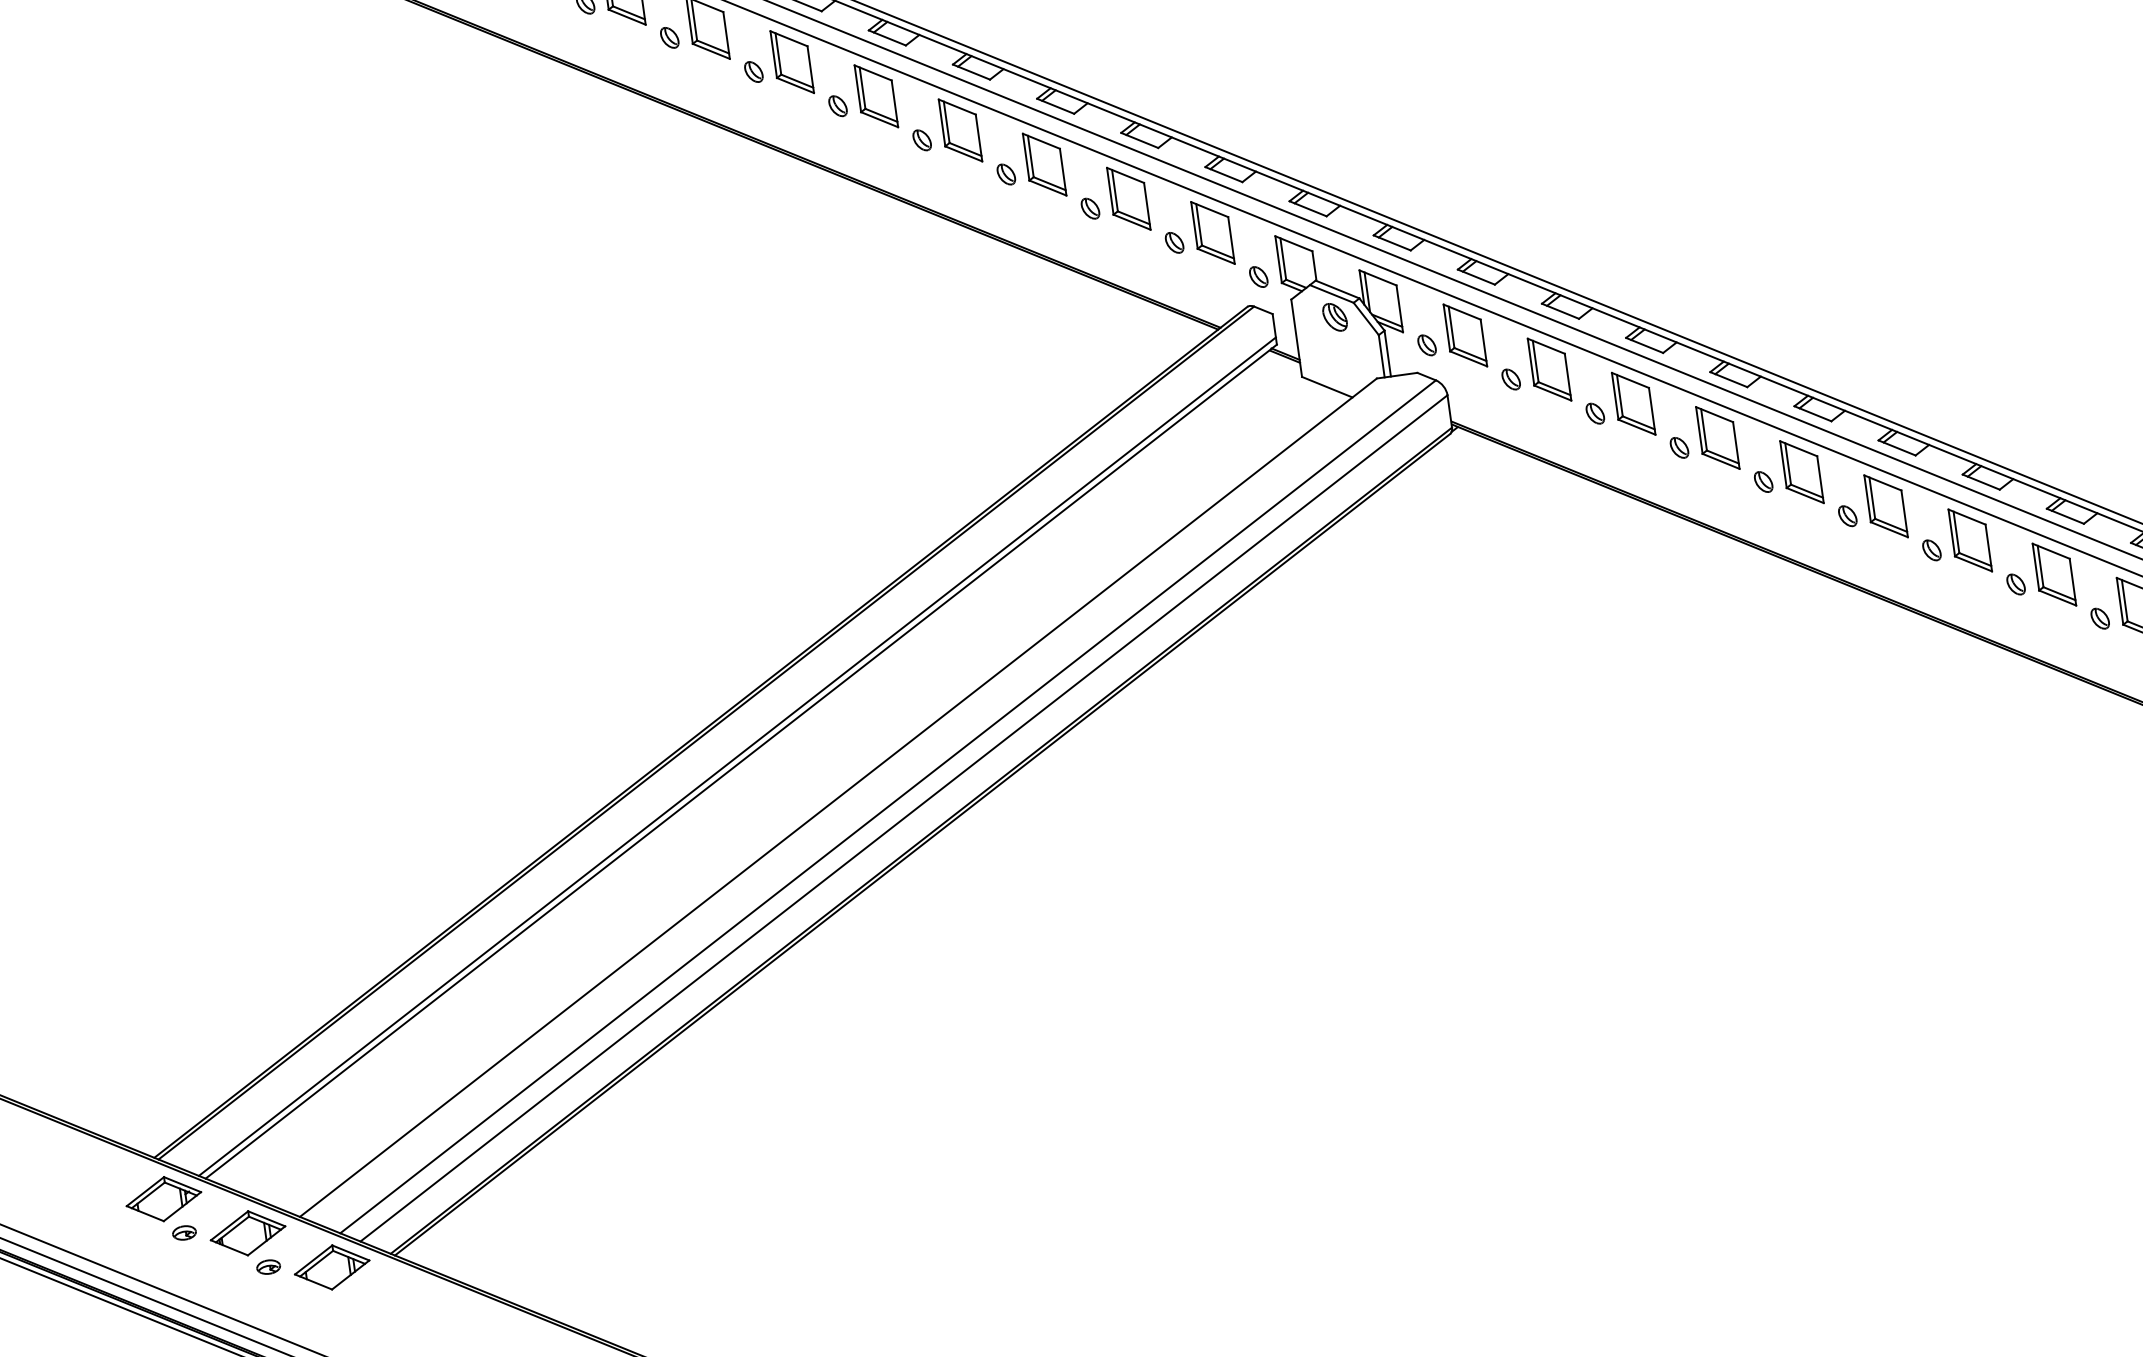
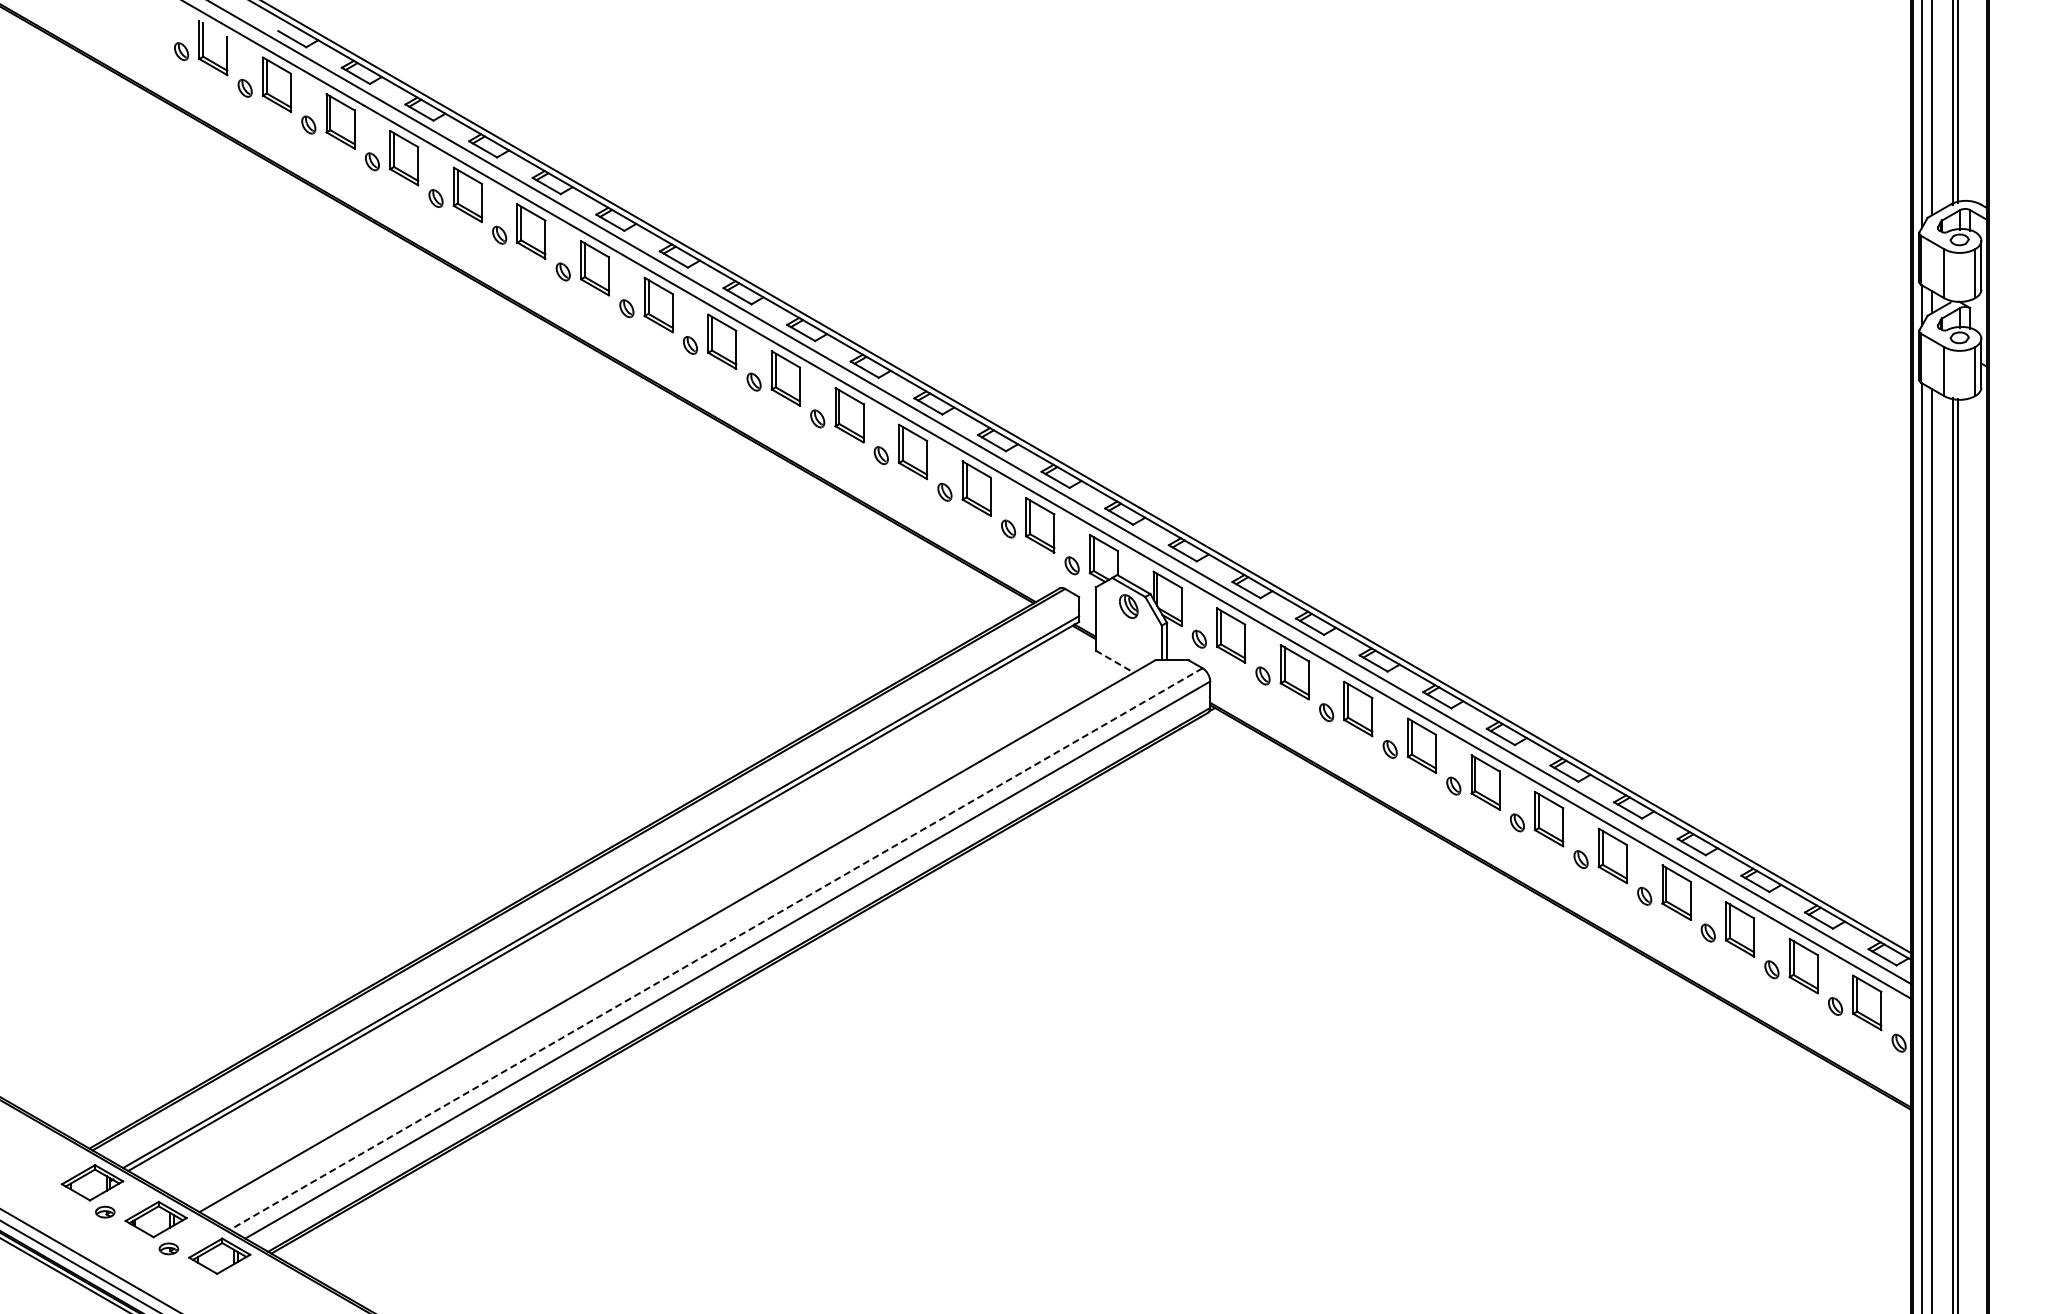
line: (1328, 386) -> (1115, 661), solid -> dashed
line: (888, 807) -> (716, 949), solid -> dashed

